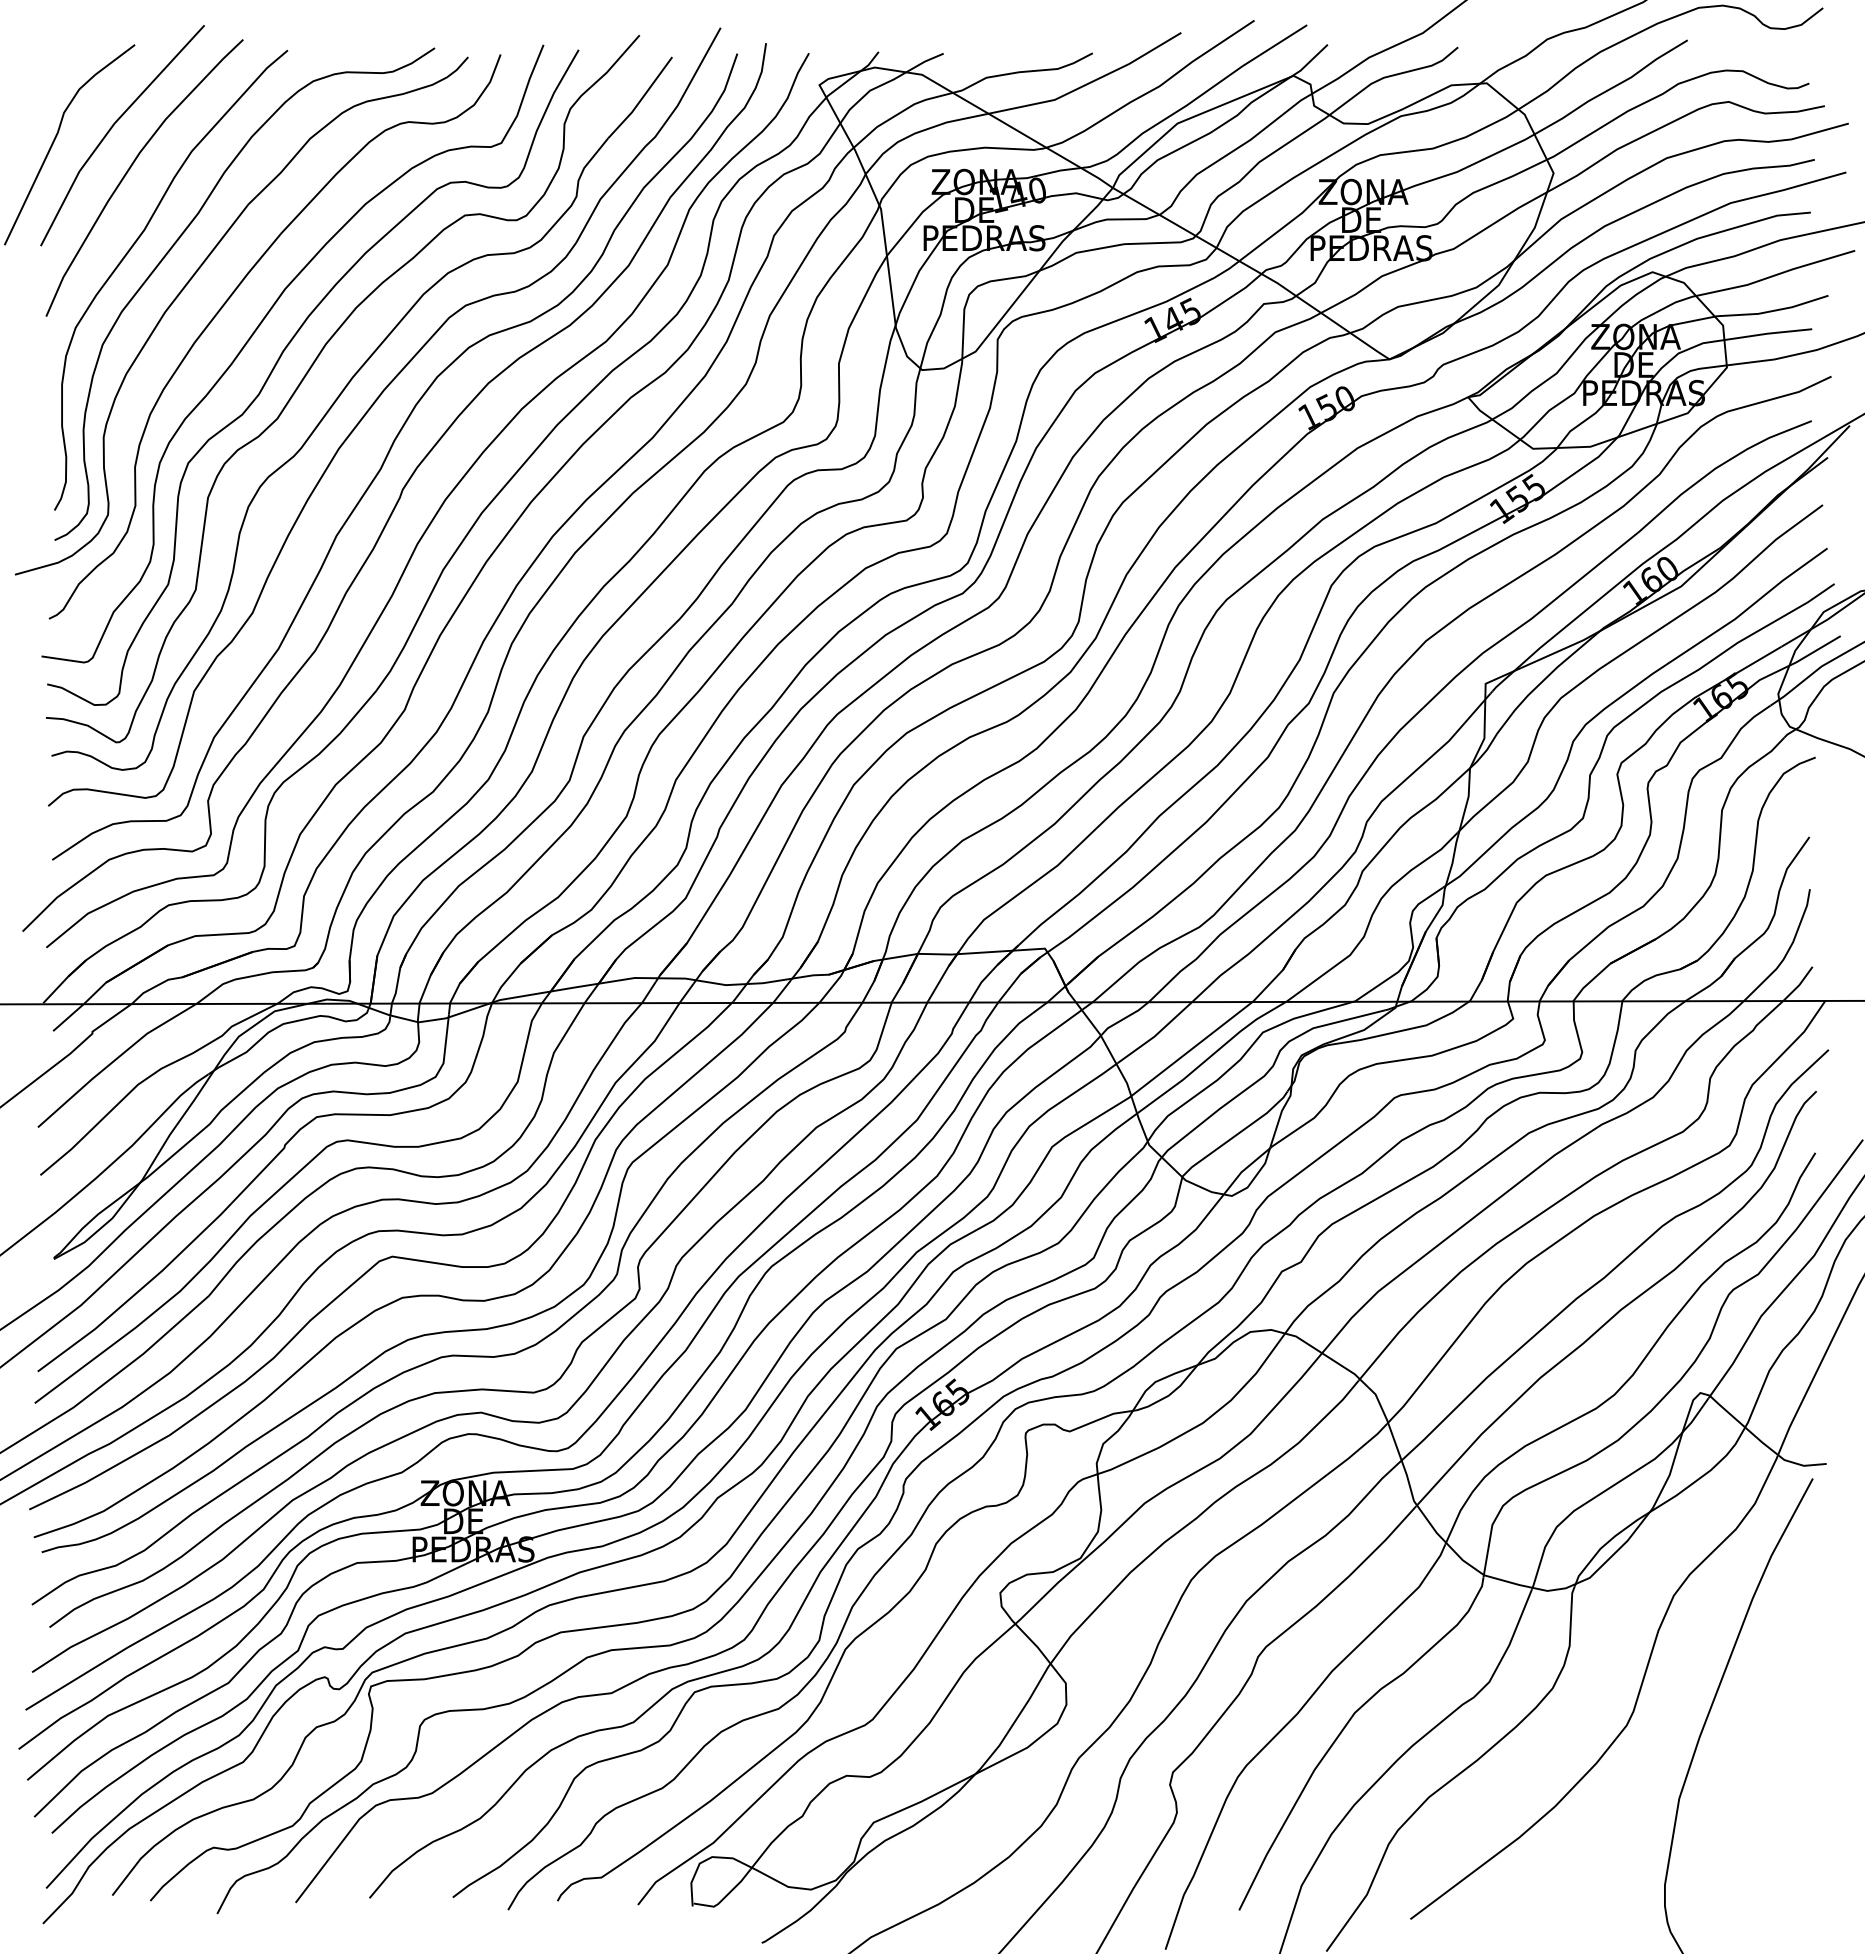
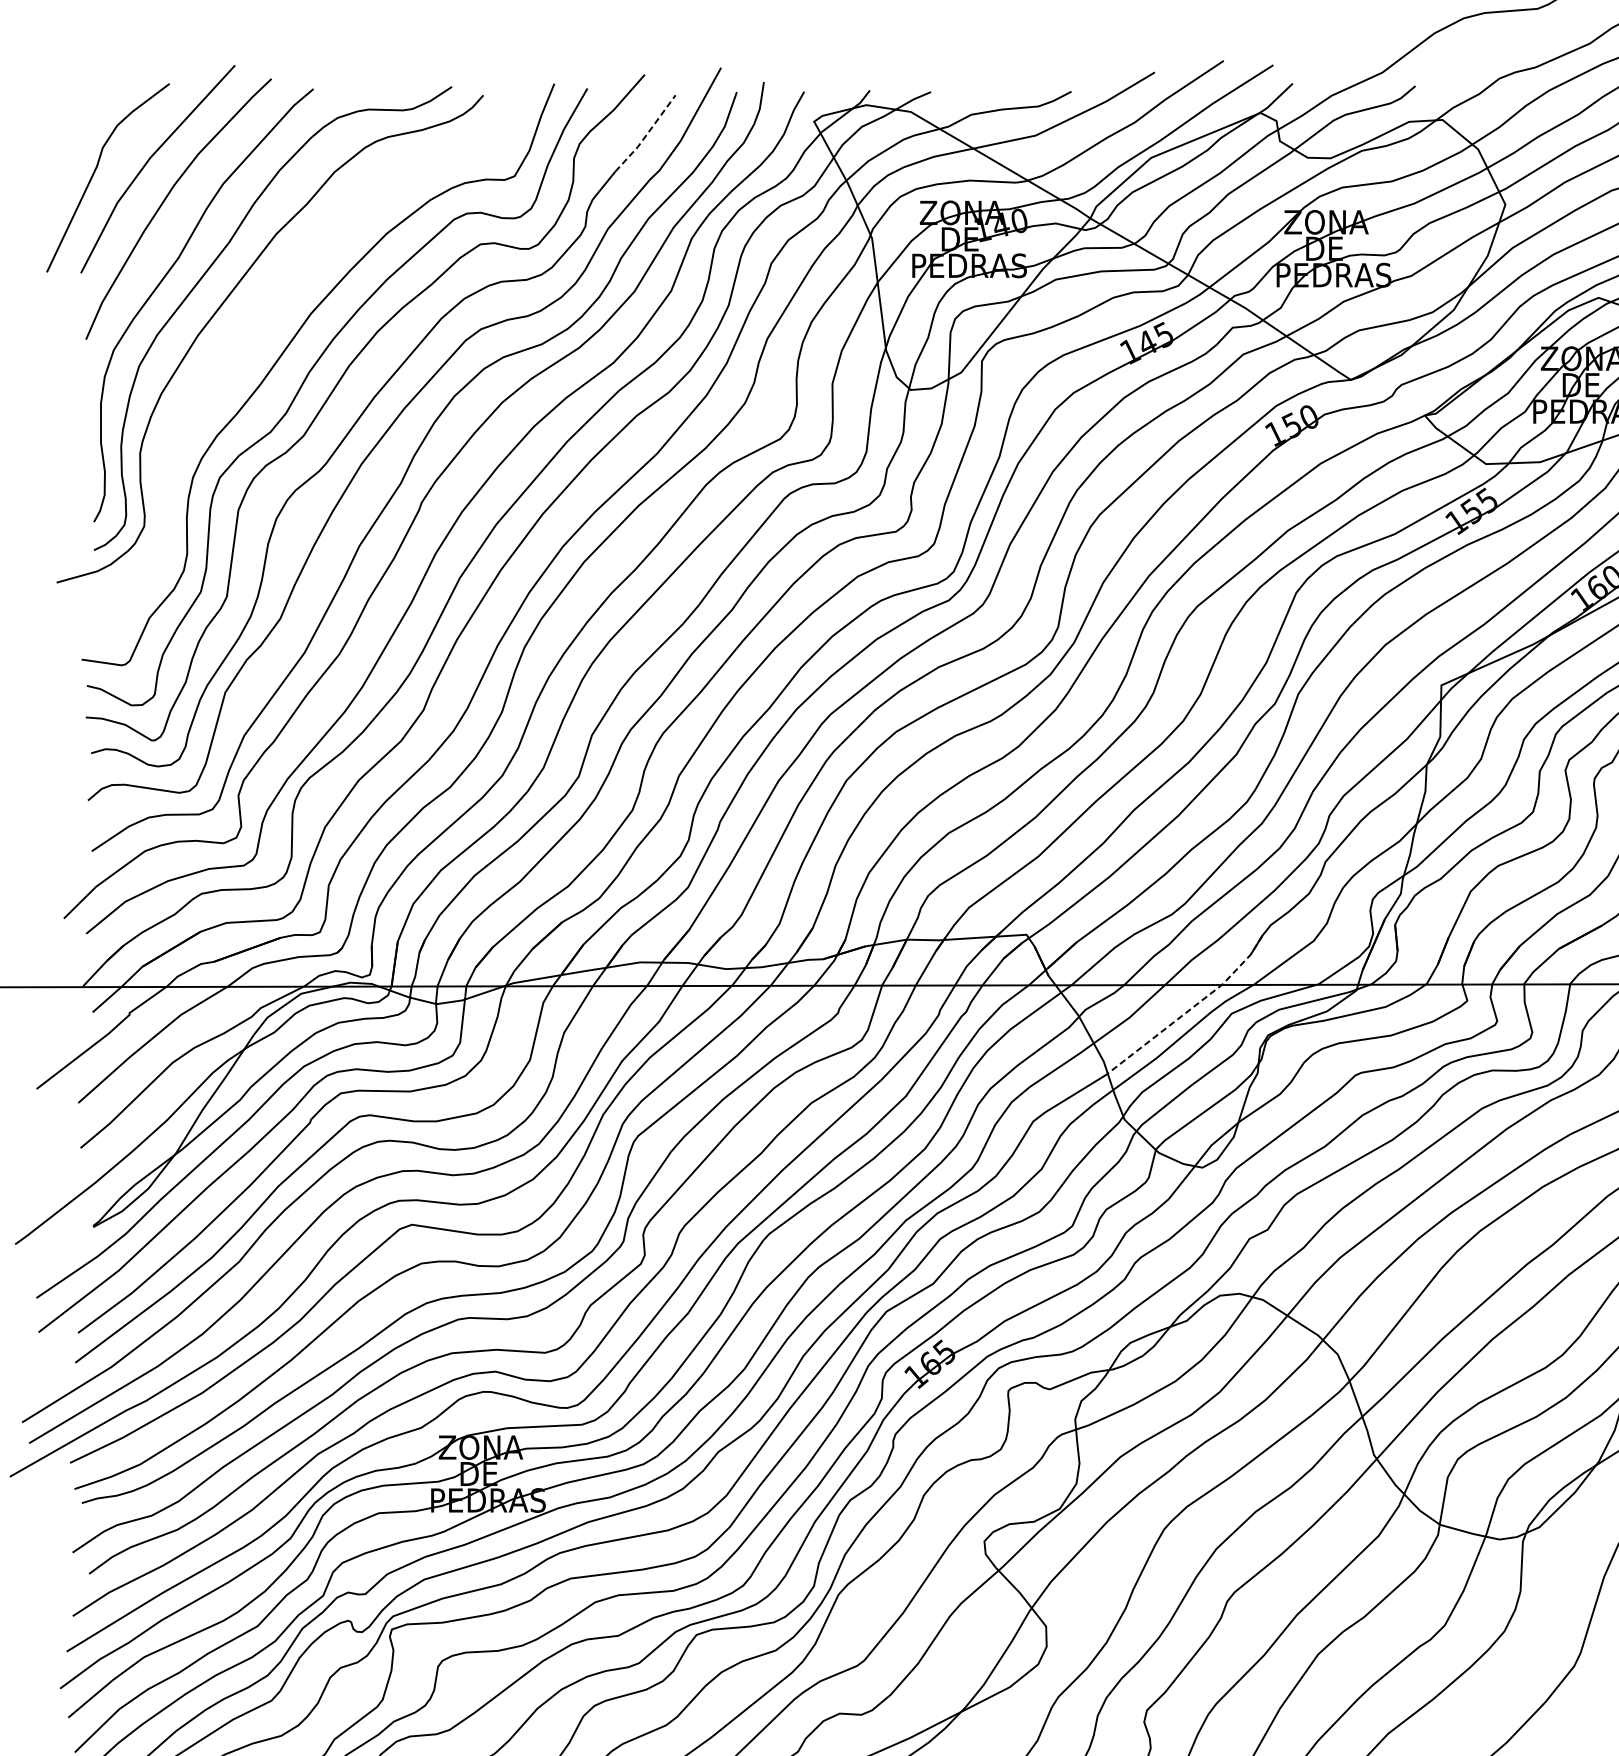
line: (641, 99) -> (646, 135), solid -> dashed
curve: (226, 303) -> (255, 327), removed
line: (1219, 1027) -> (1190, 1009), solid -> dashed

